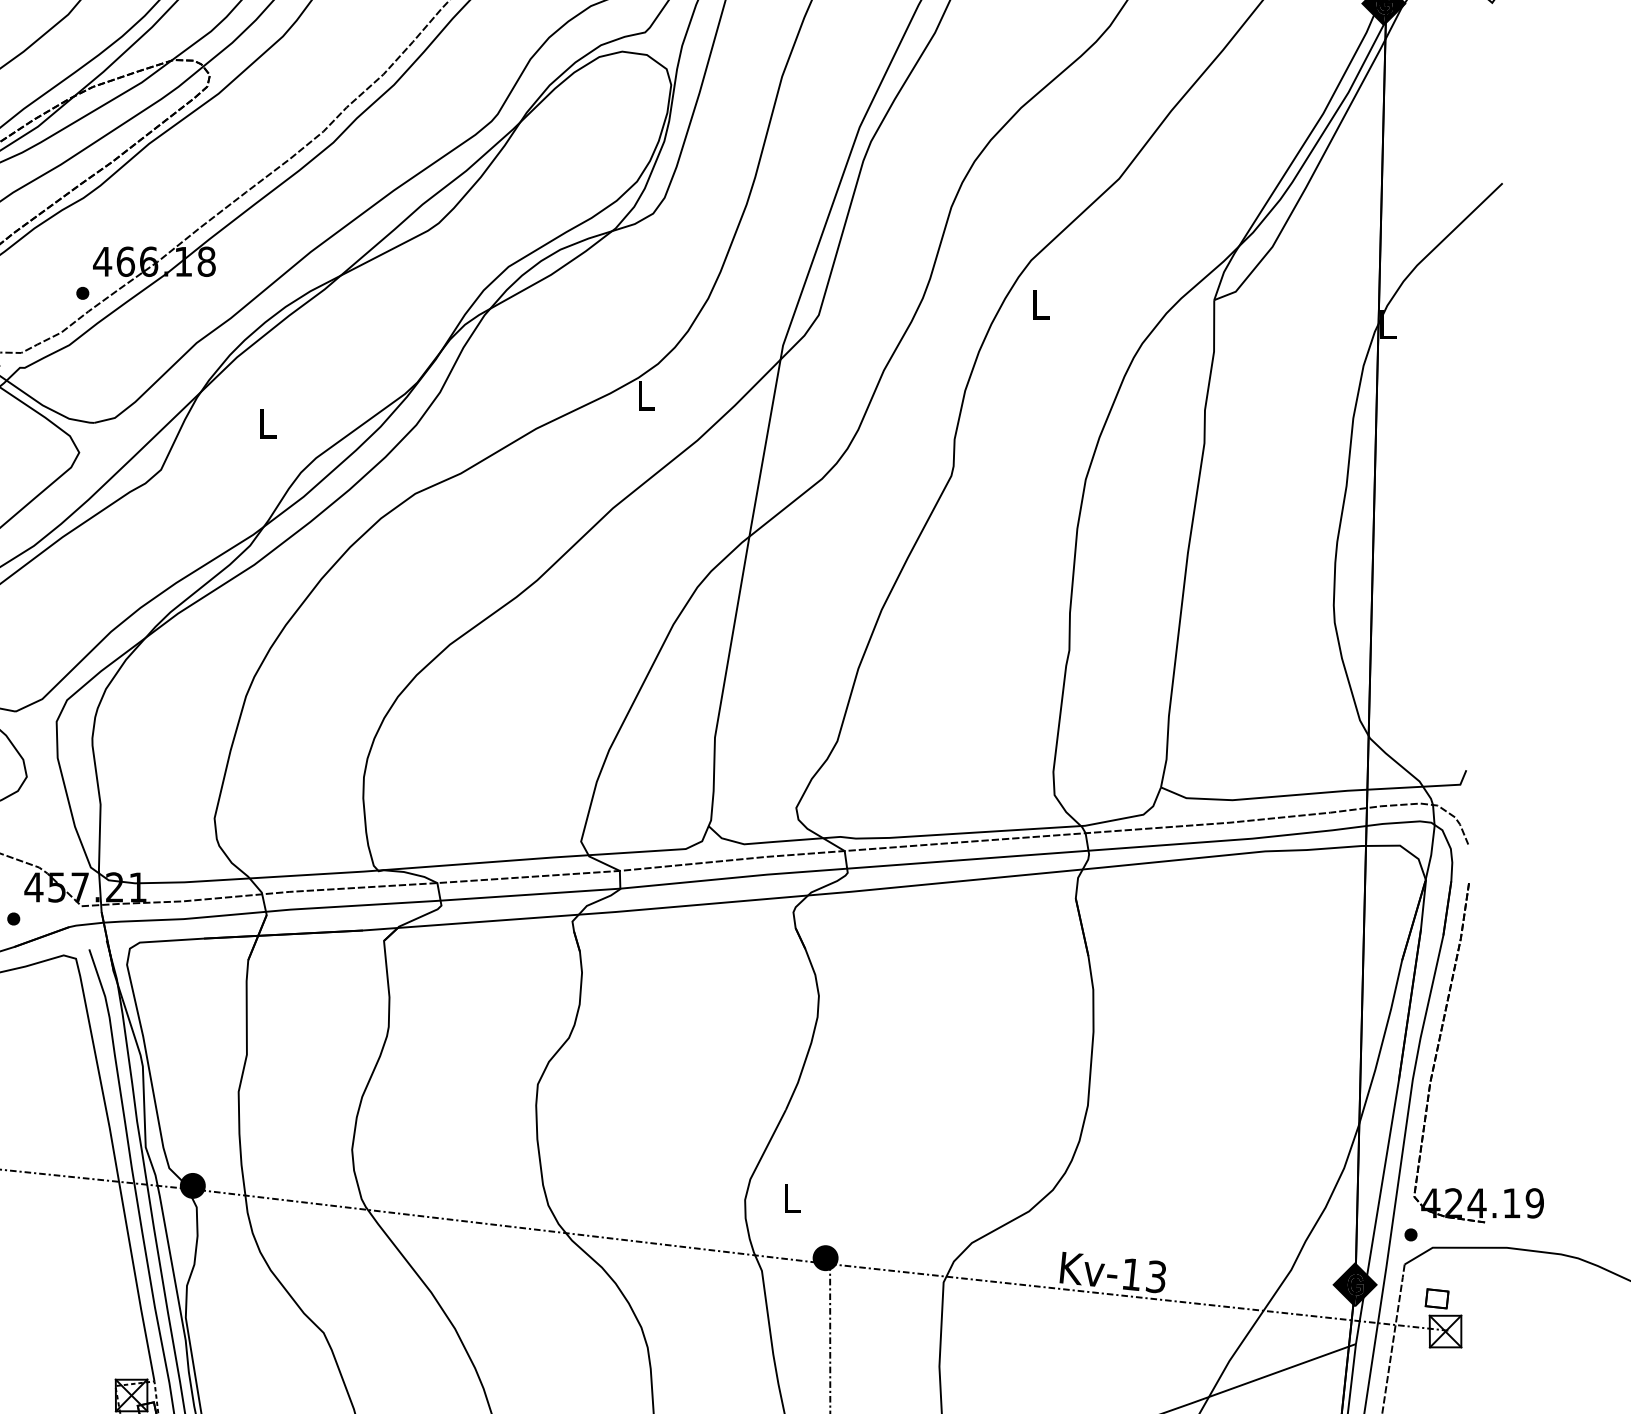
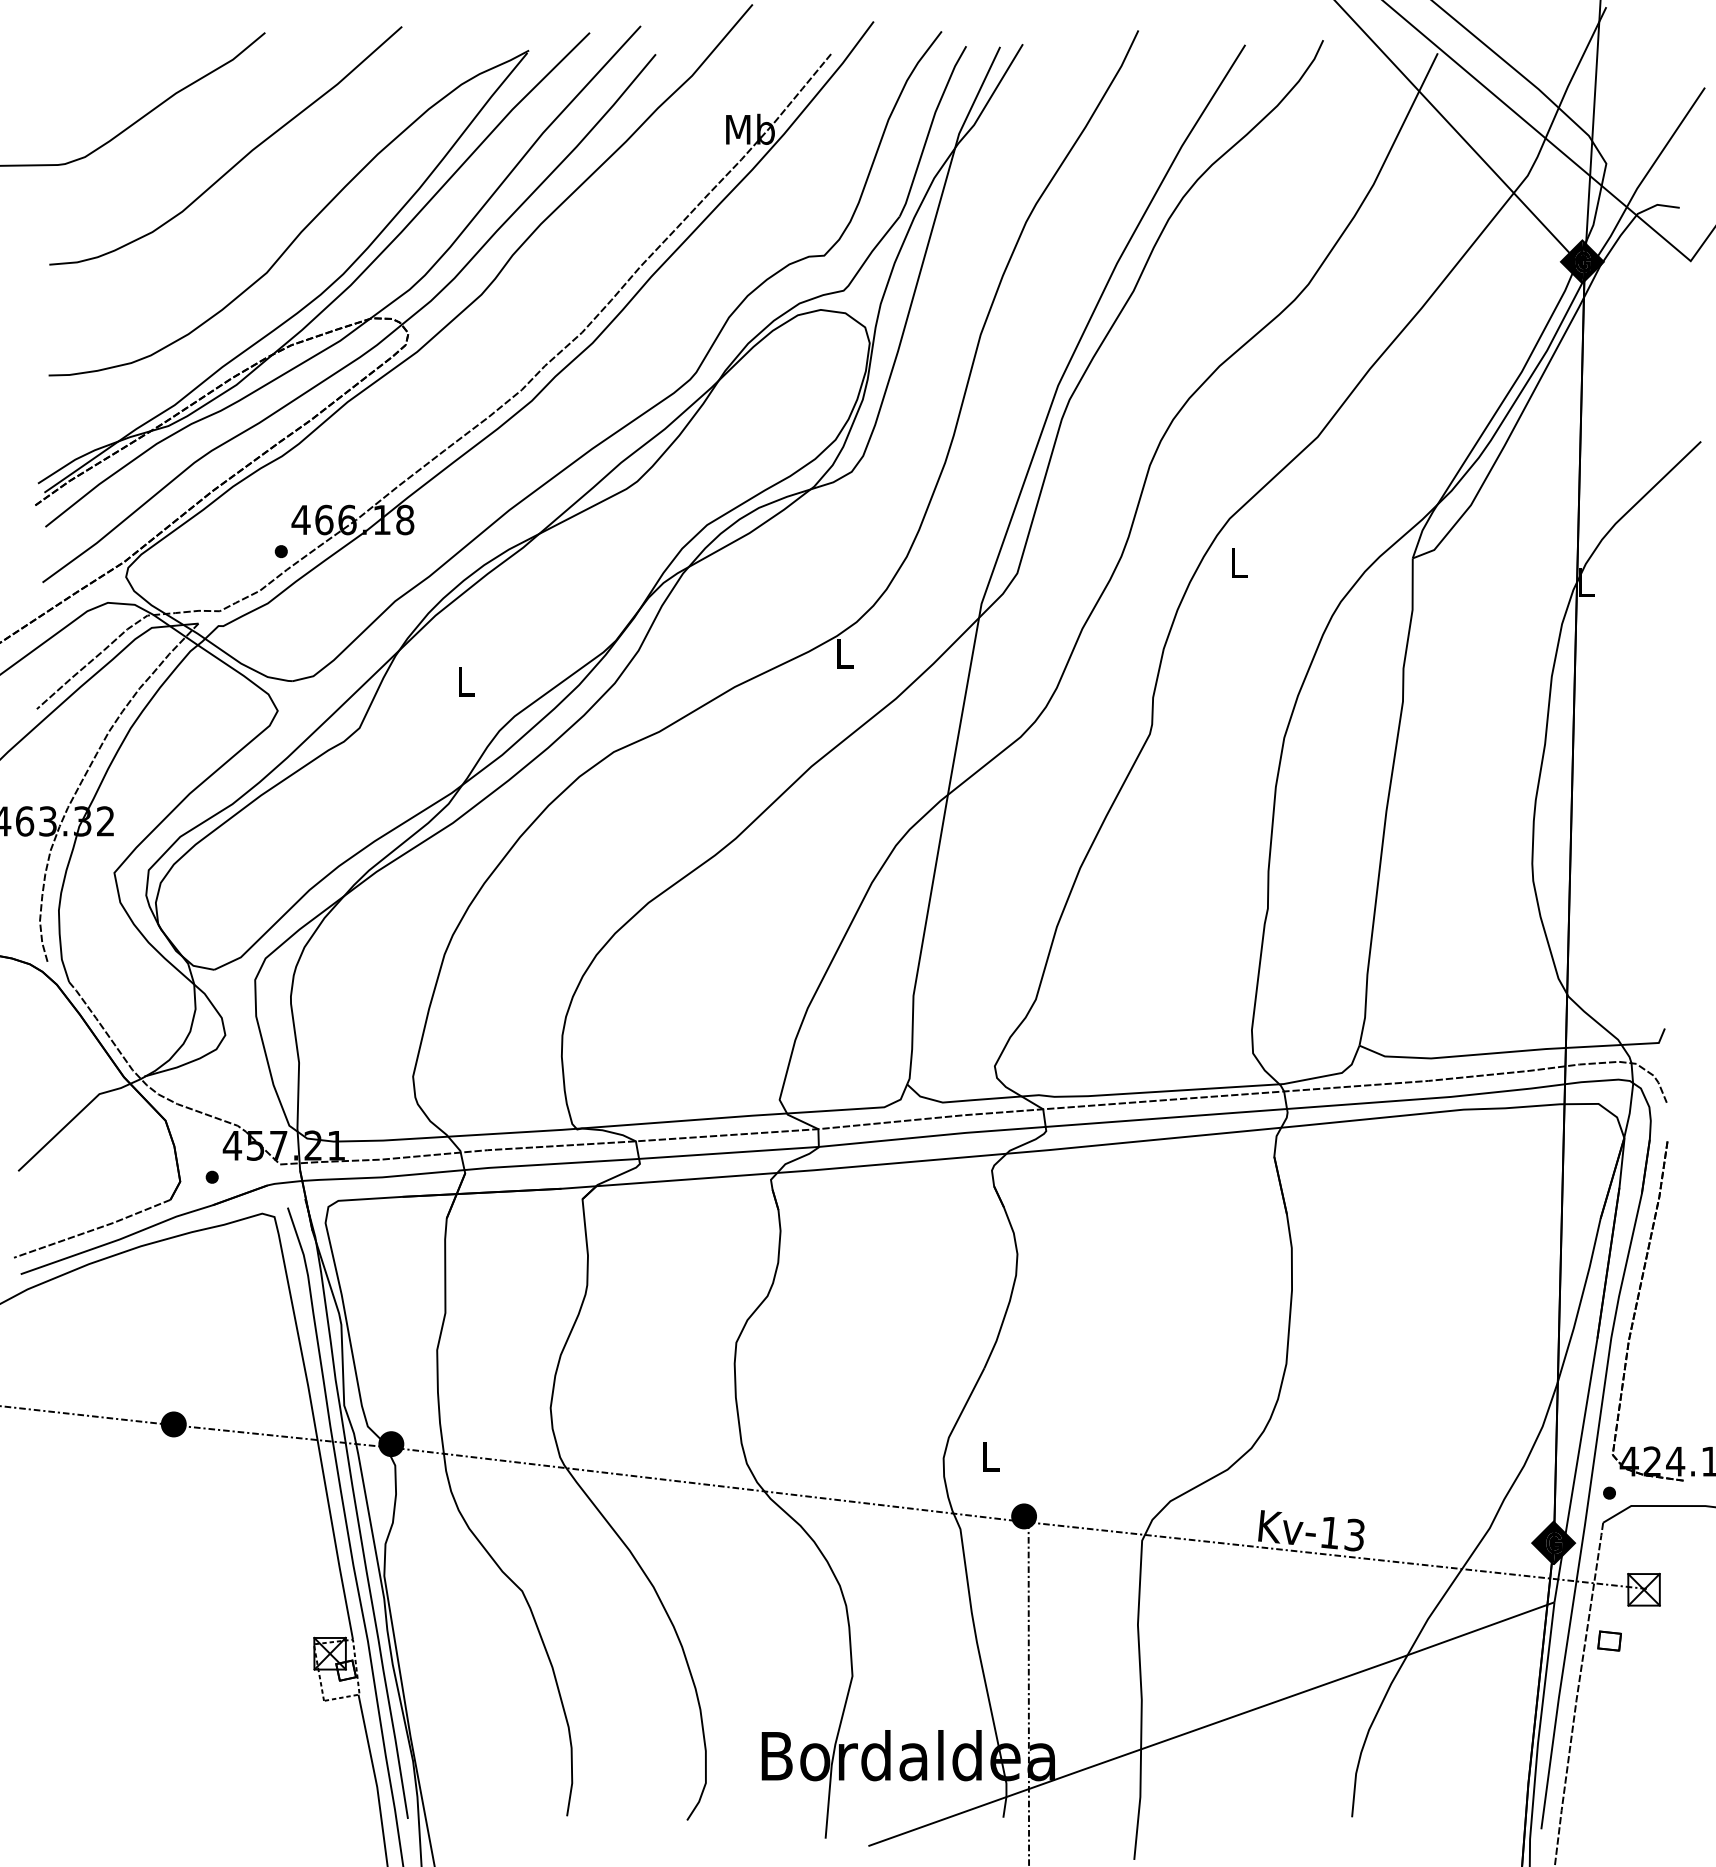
part: (1436, 1298) -> (1609, 1640), moved

